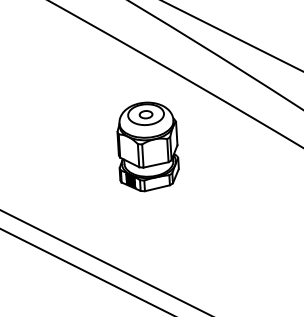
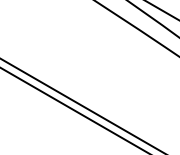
part: (147, 146) -> (114, 57), removed

